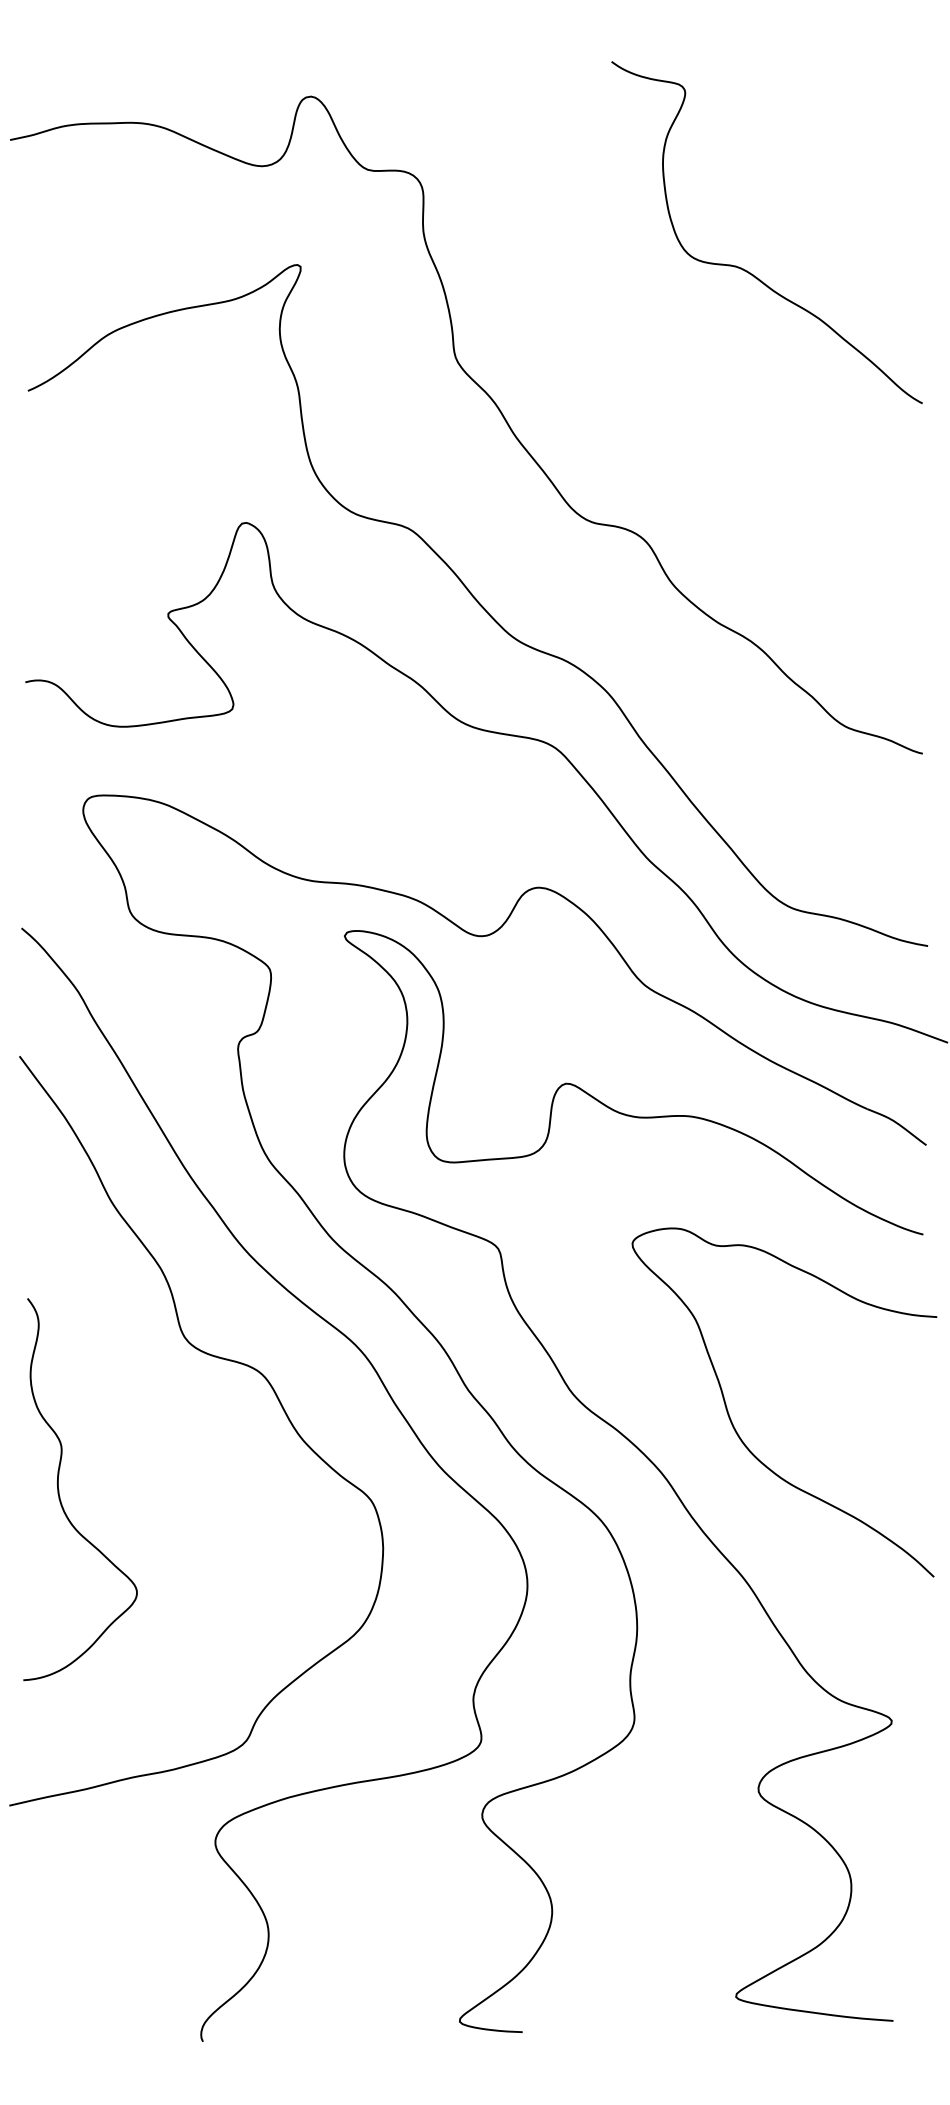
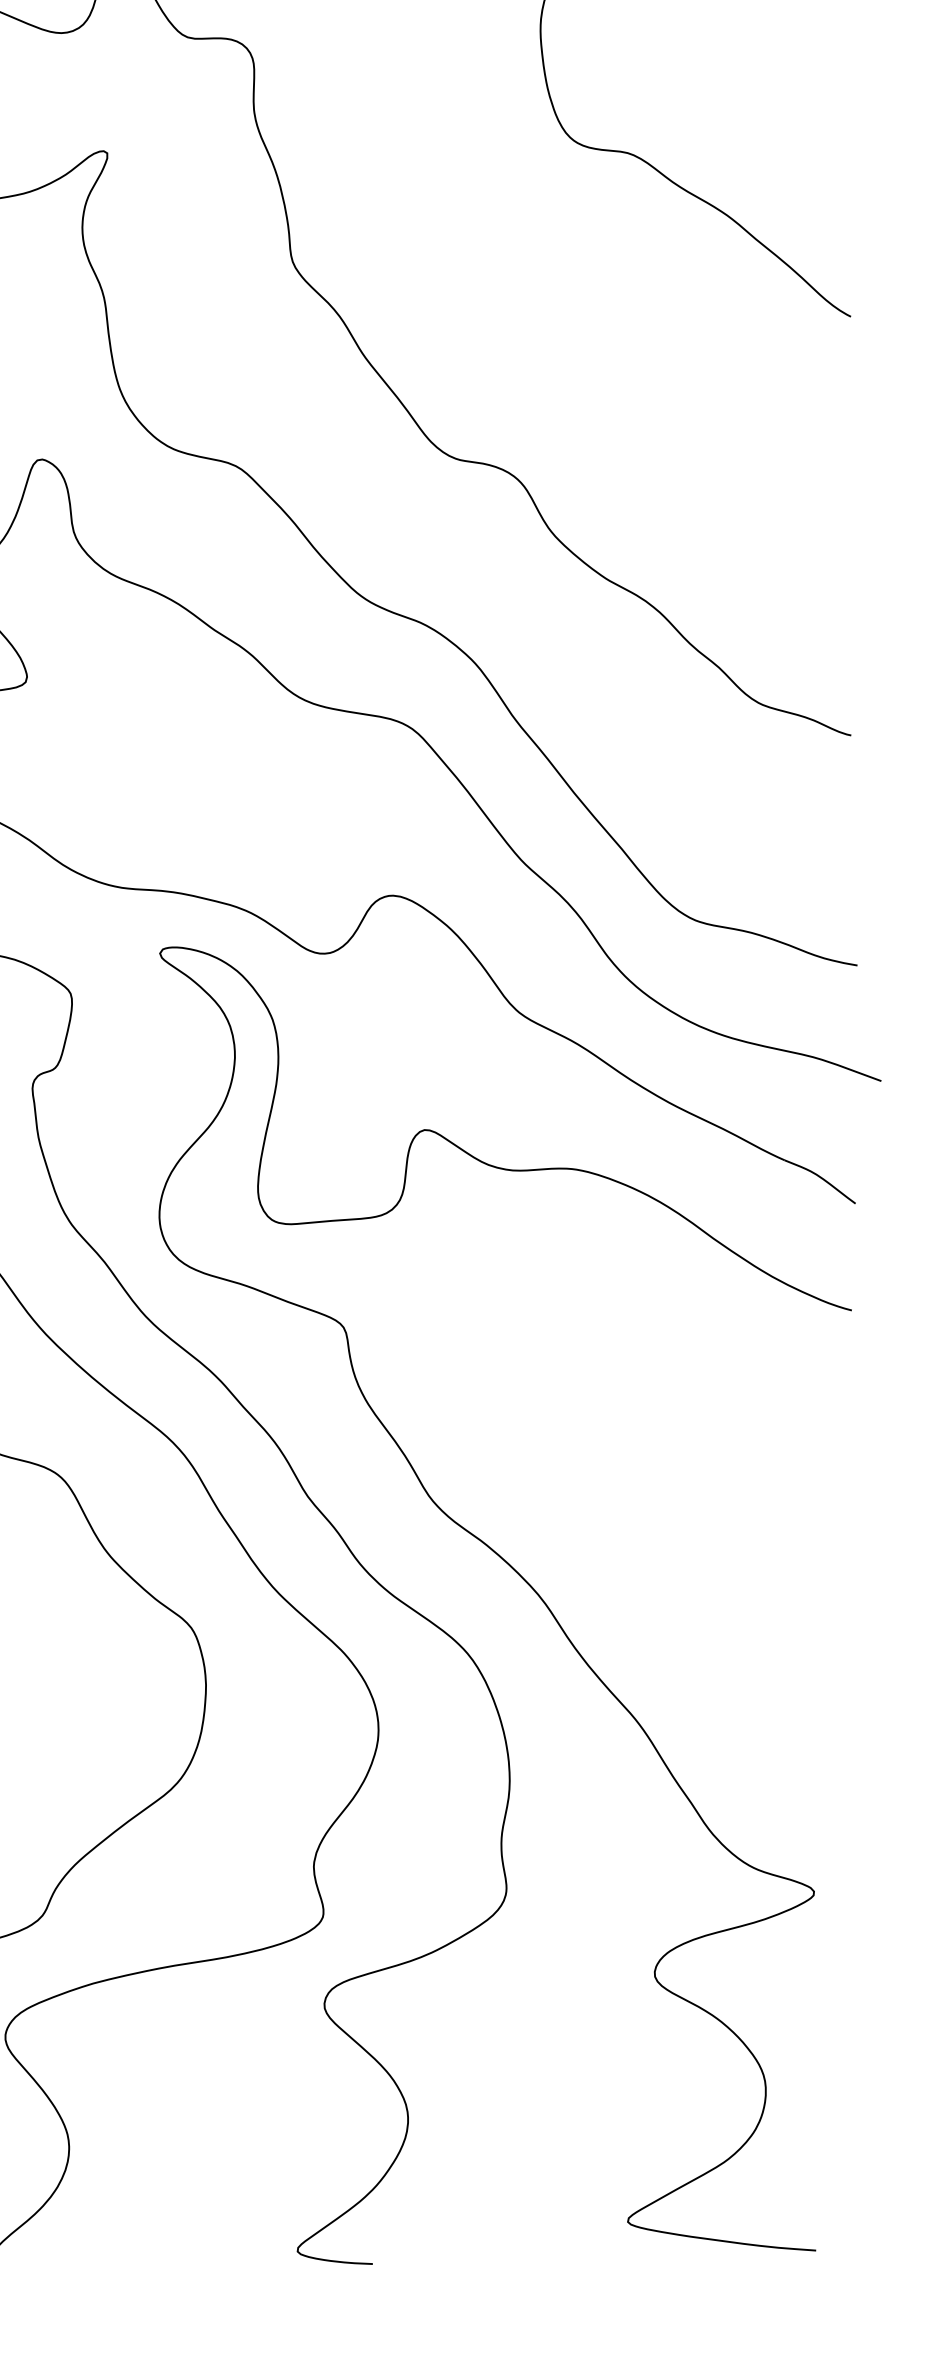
curve: (732, 1421) -> (623, 1533), removed

